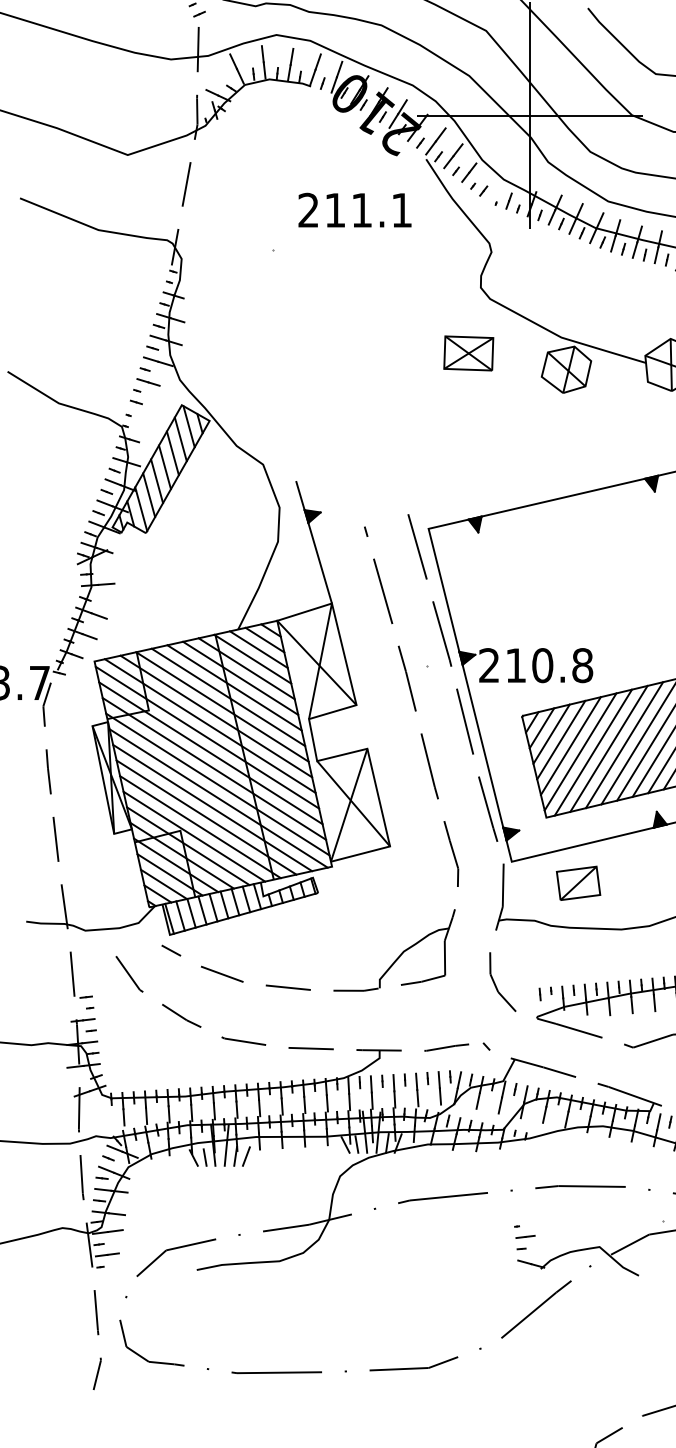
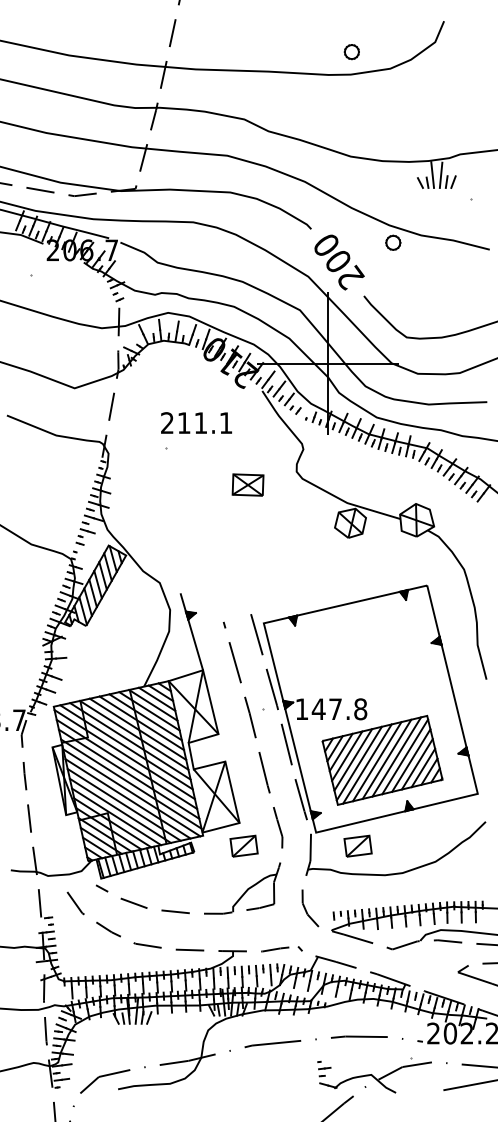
text: (354, 209) -> (196, 422), moved
part: (467, 352) -> (247, 484), moved
text: (515, 665) -> (318, 709), 210.8 -> 147.8
part: (396, 882) -> (243, 845), added

